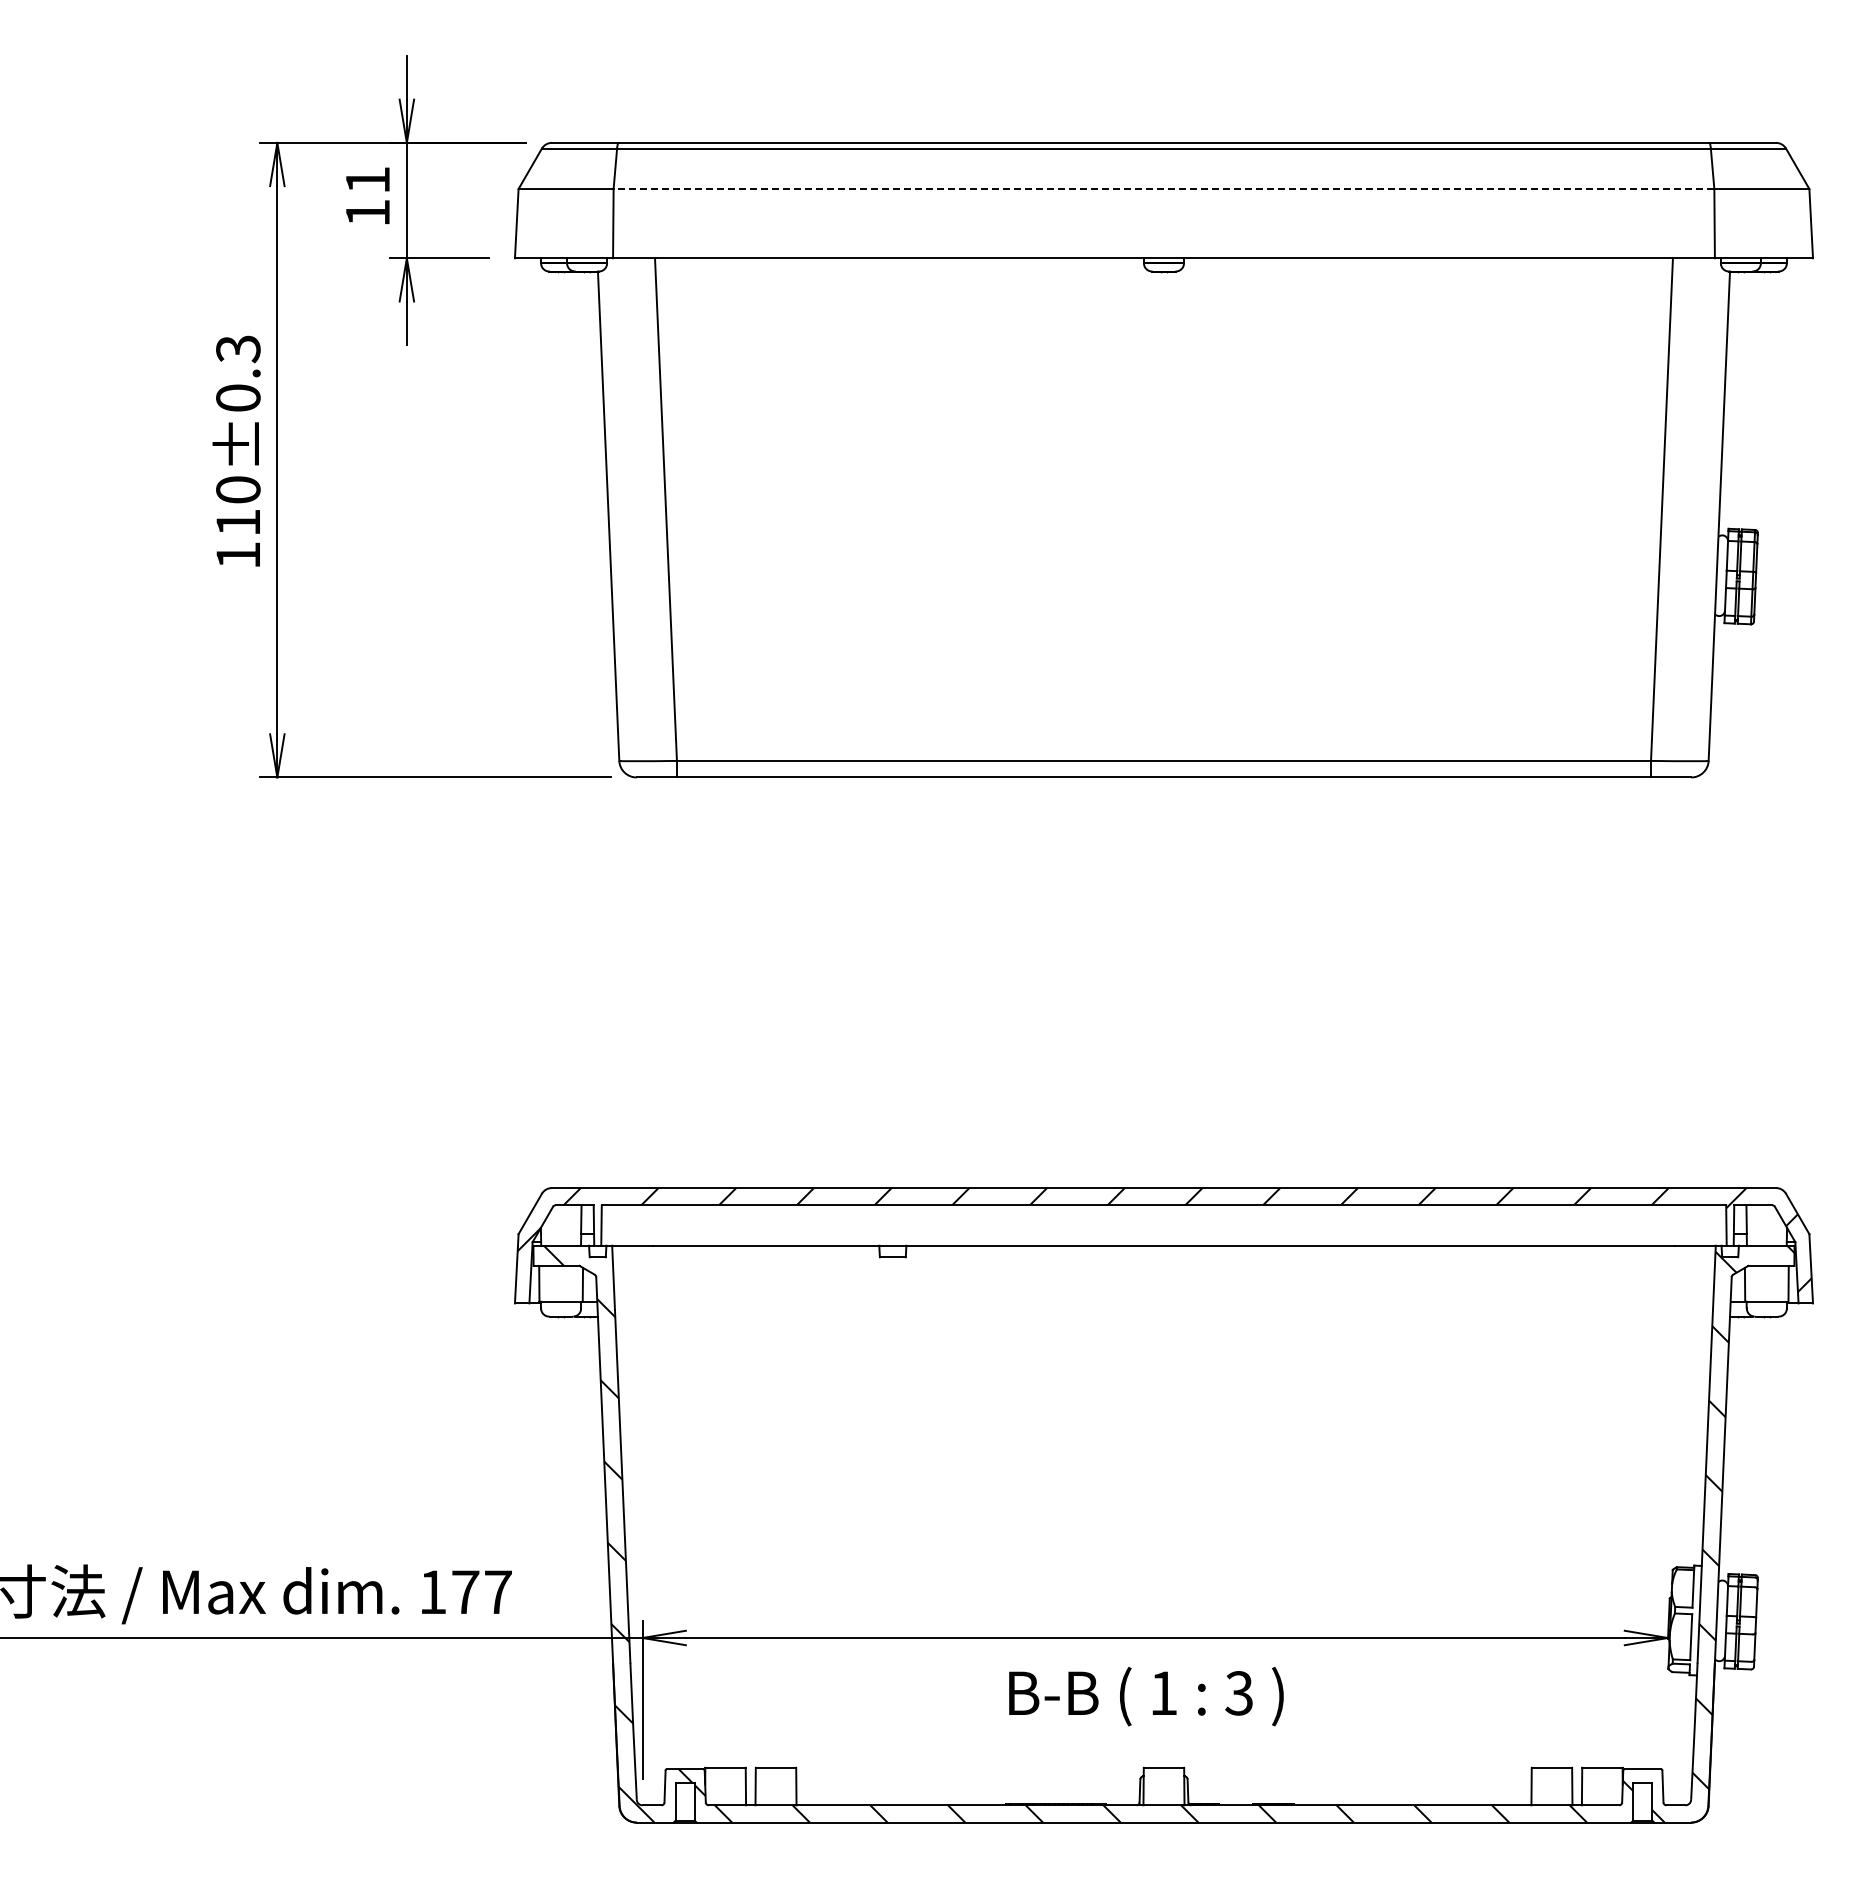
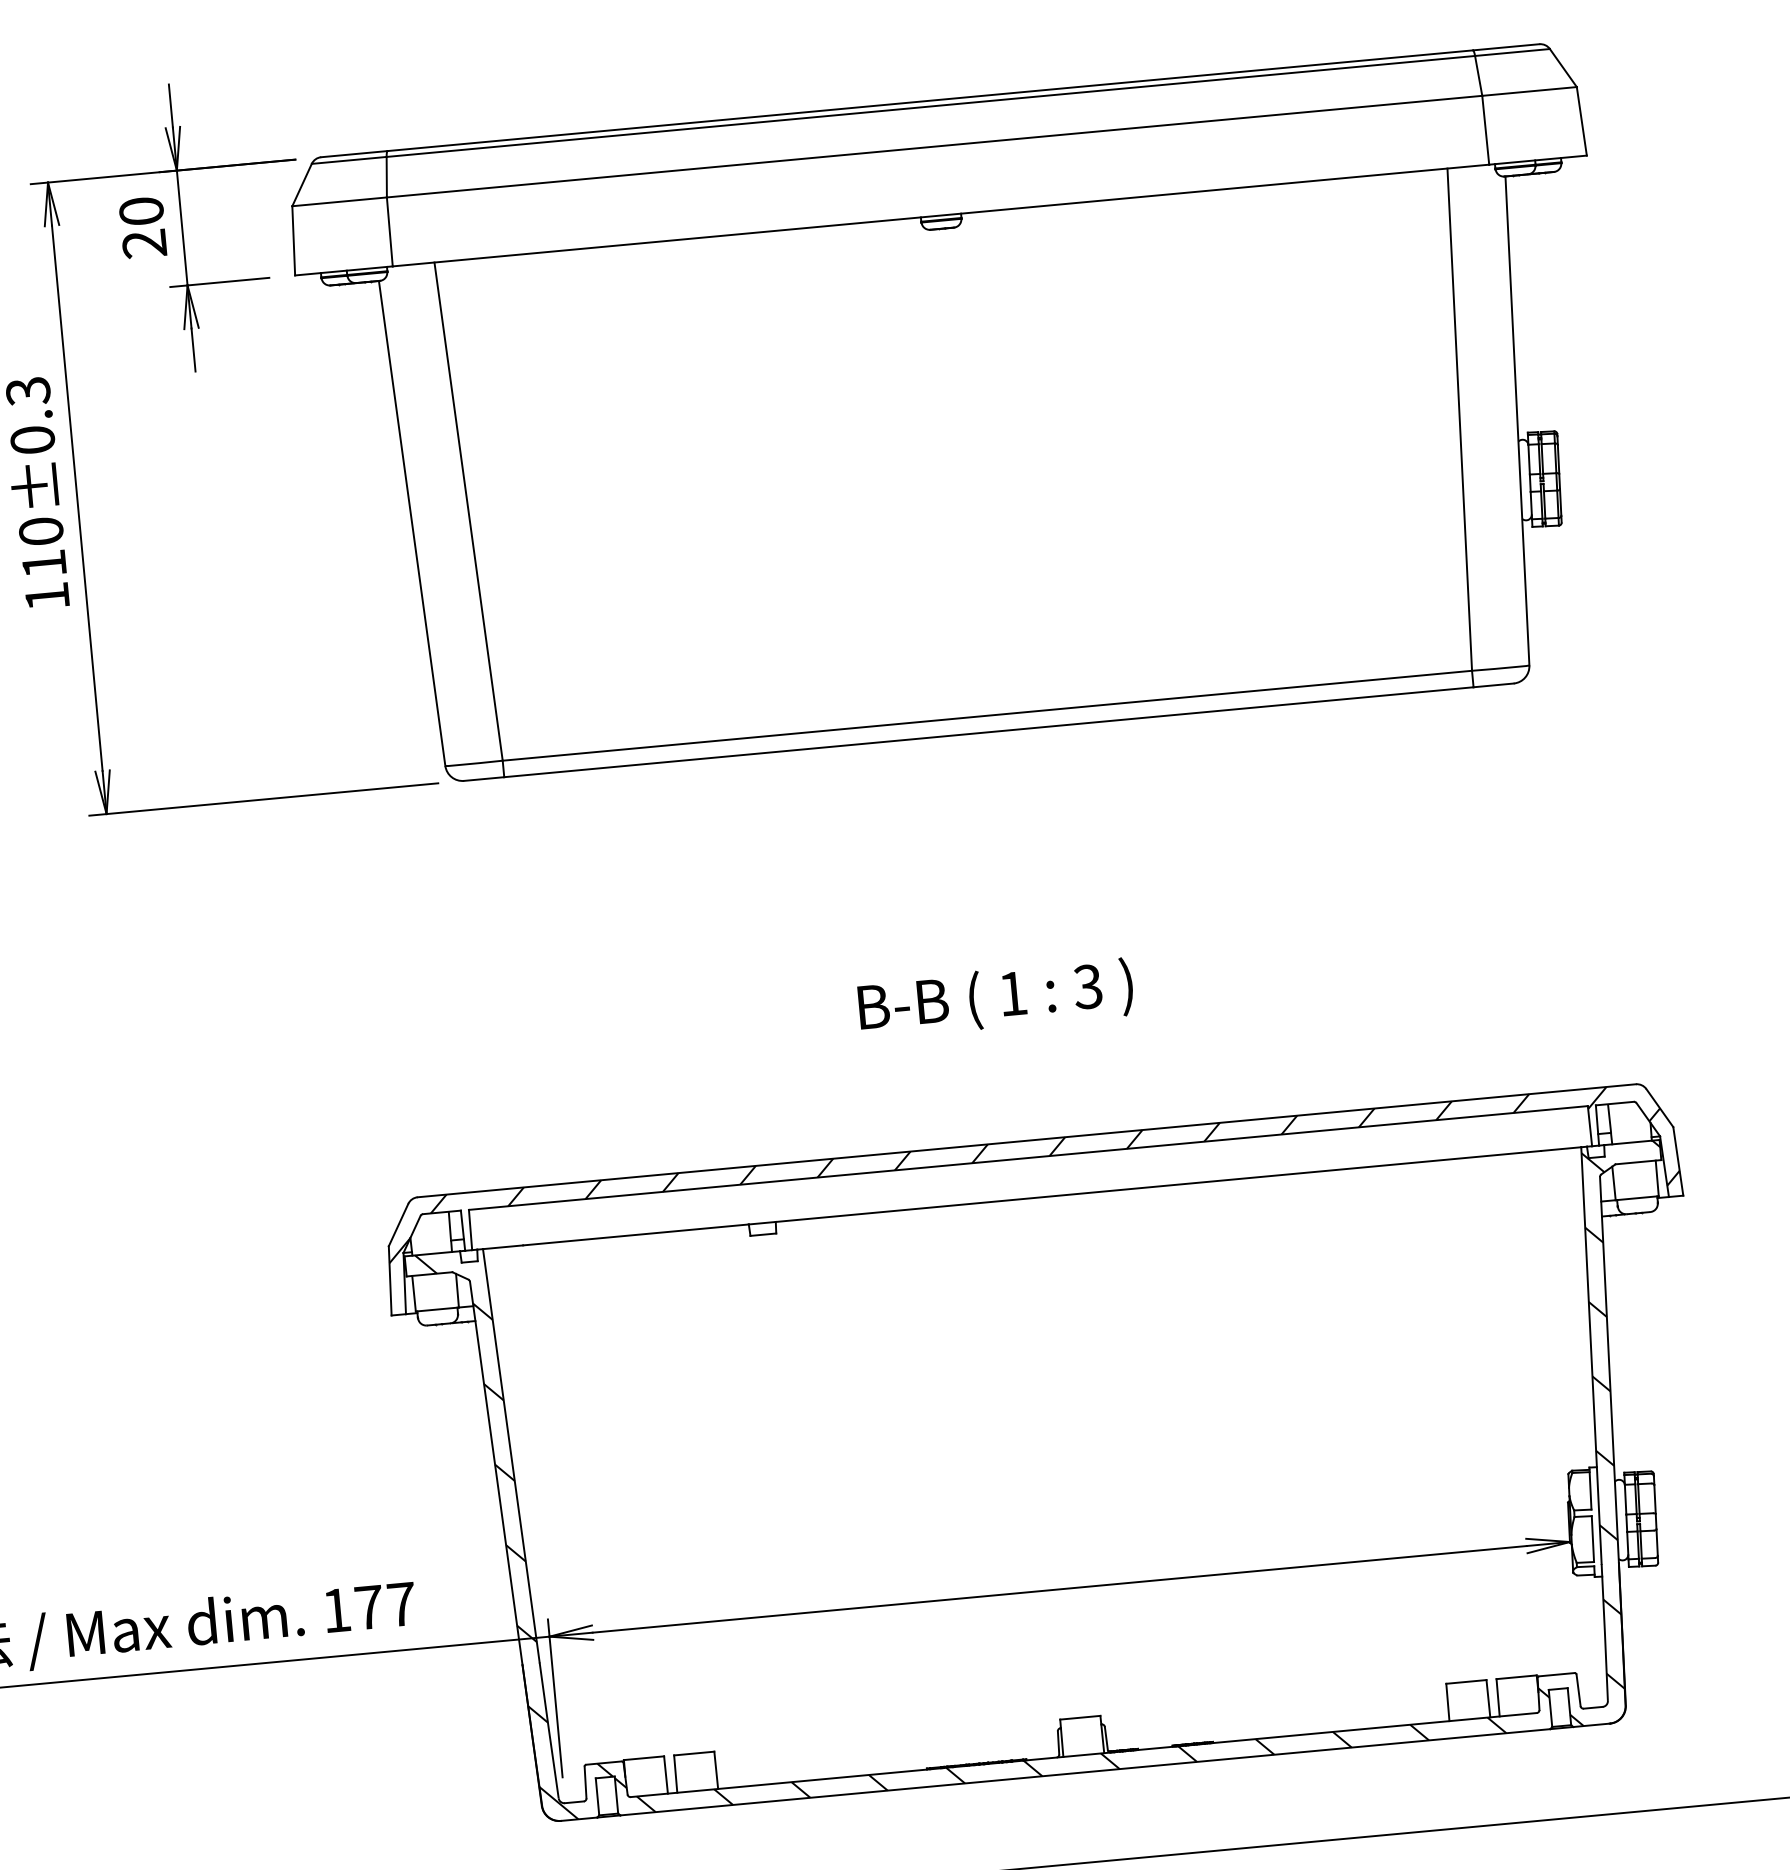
line: (1163, 189) -> (934, 147), dashed -> solid
text: (367, 196) -> (142, 227), 11 -> 20
text: (1146, 1696) -> (996, 998), moved

